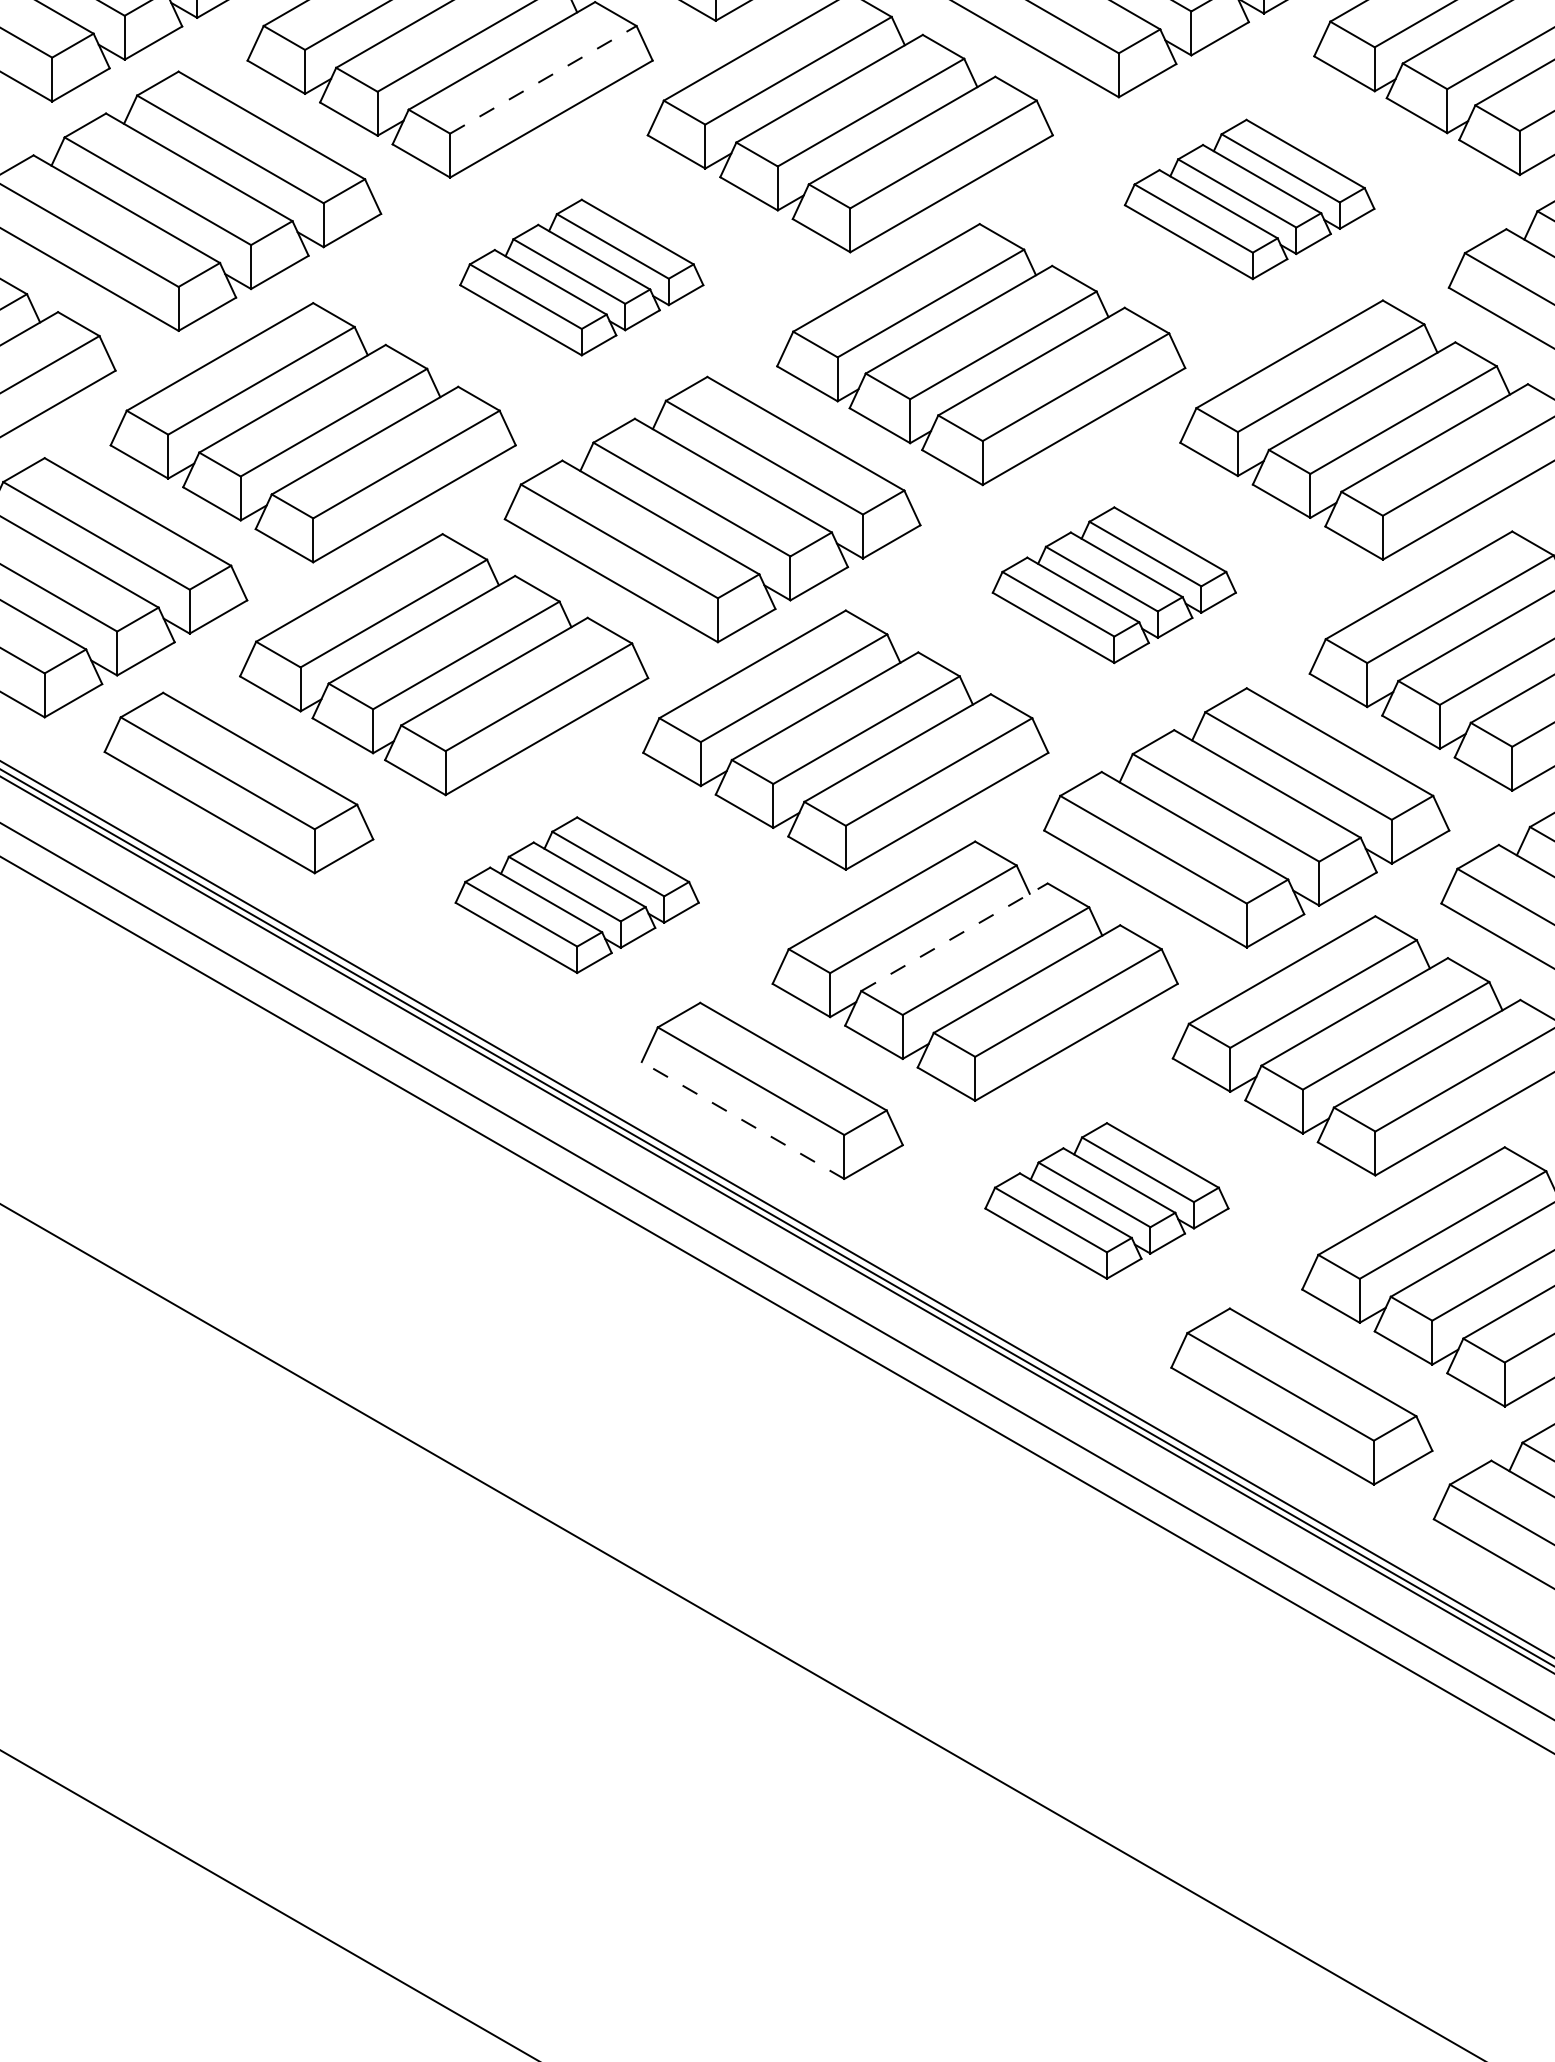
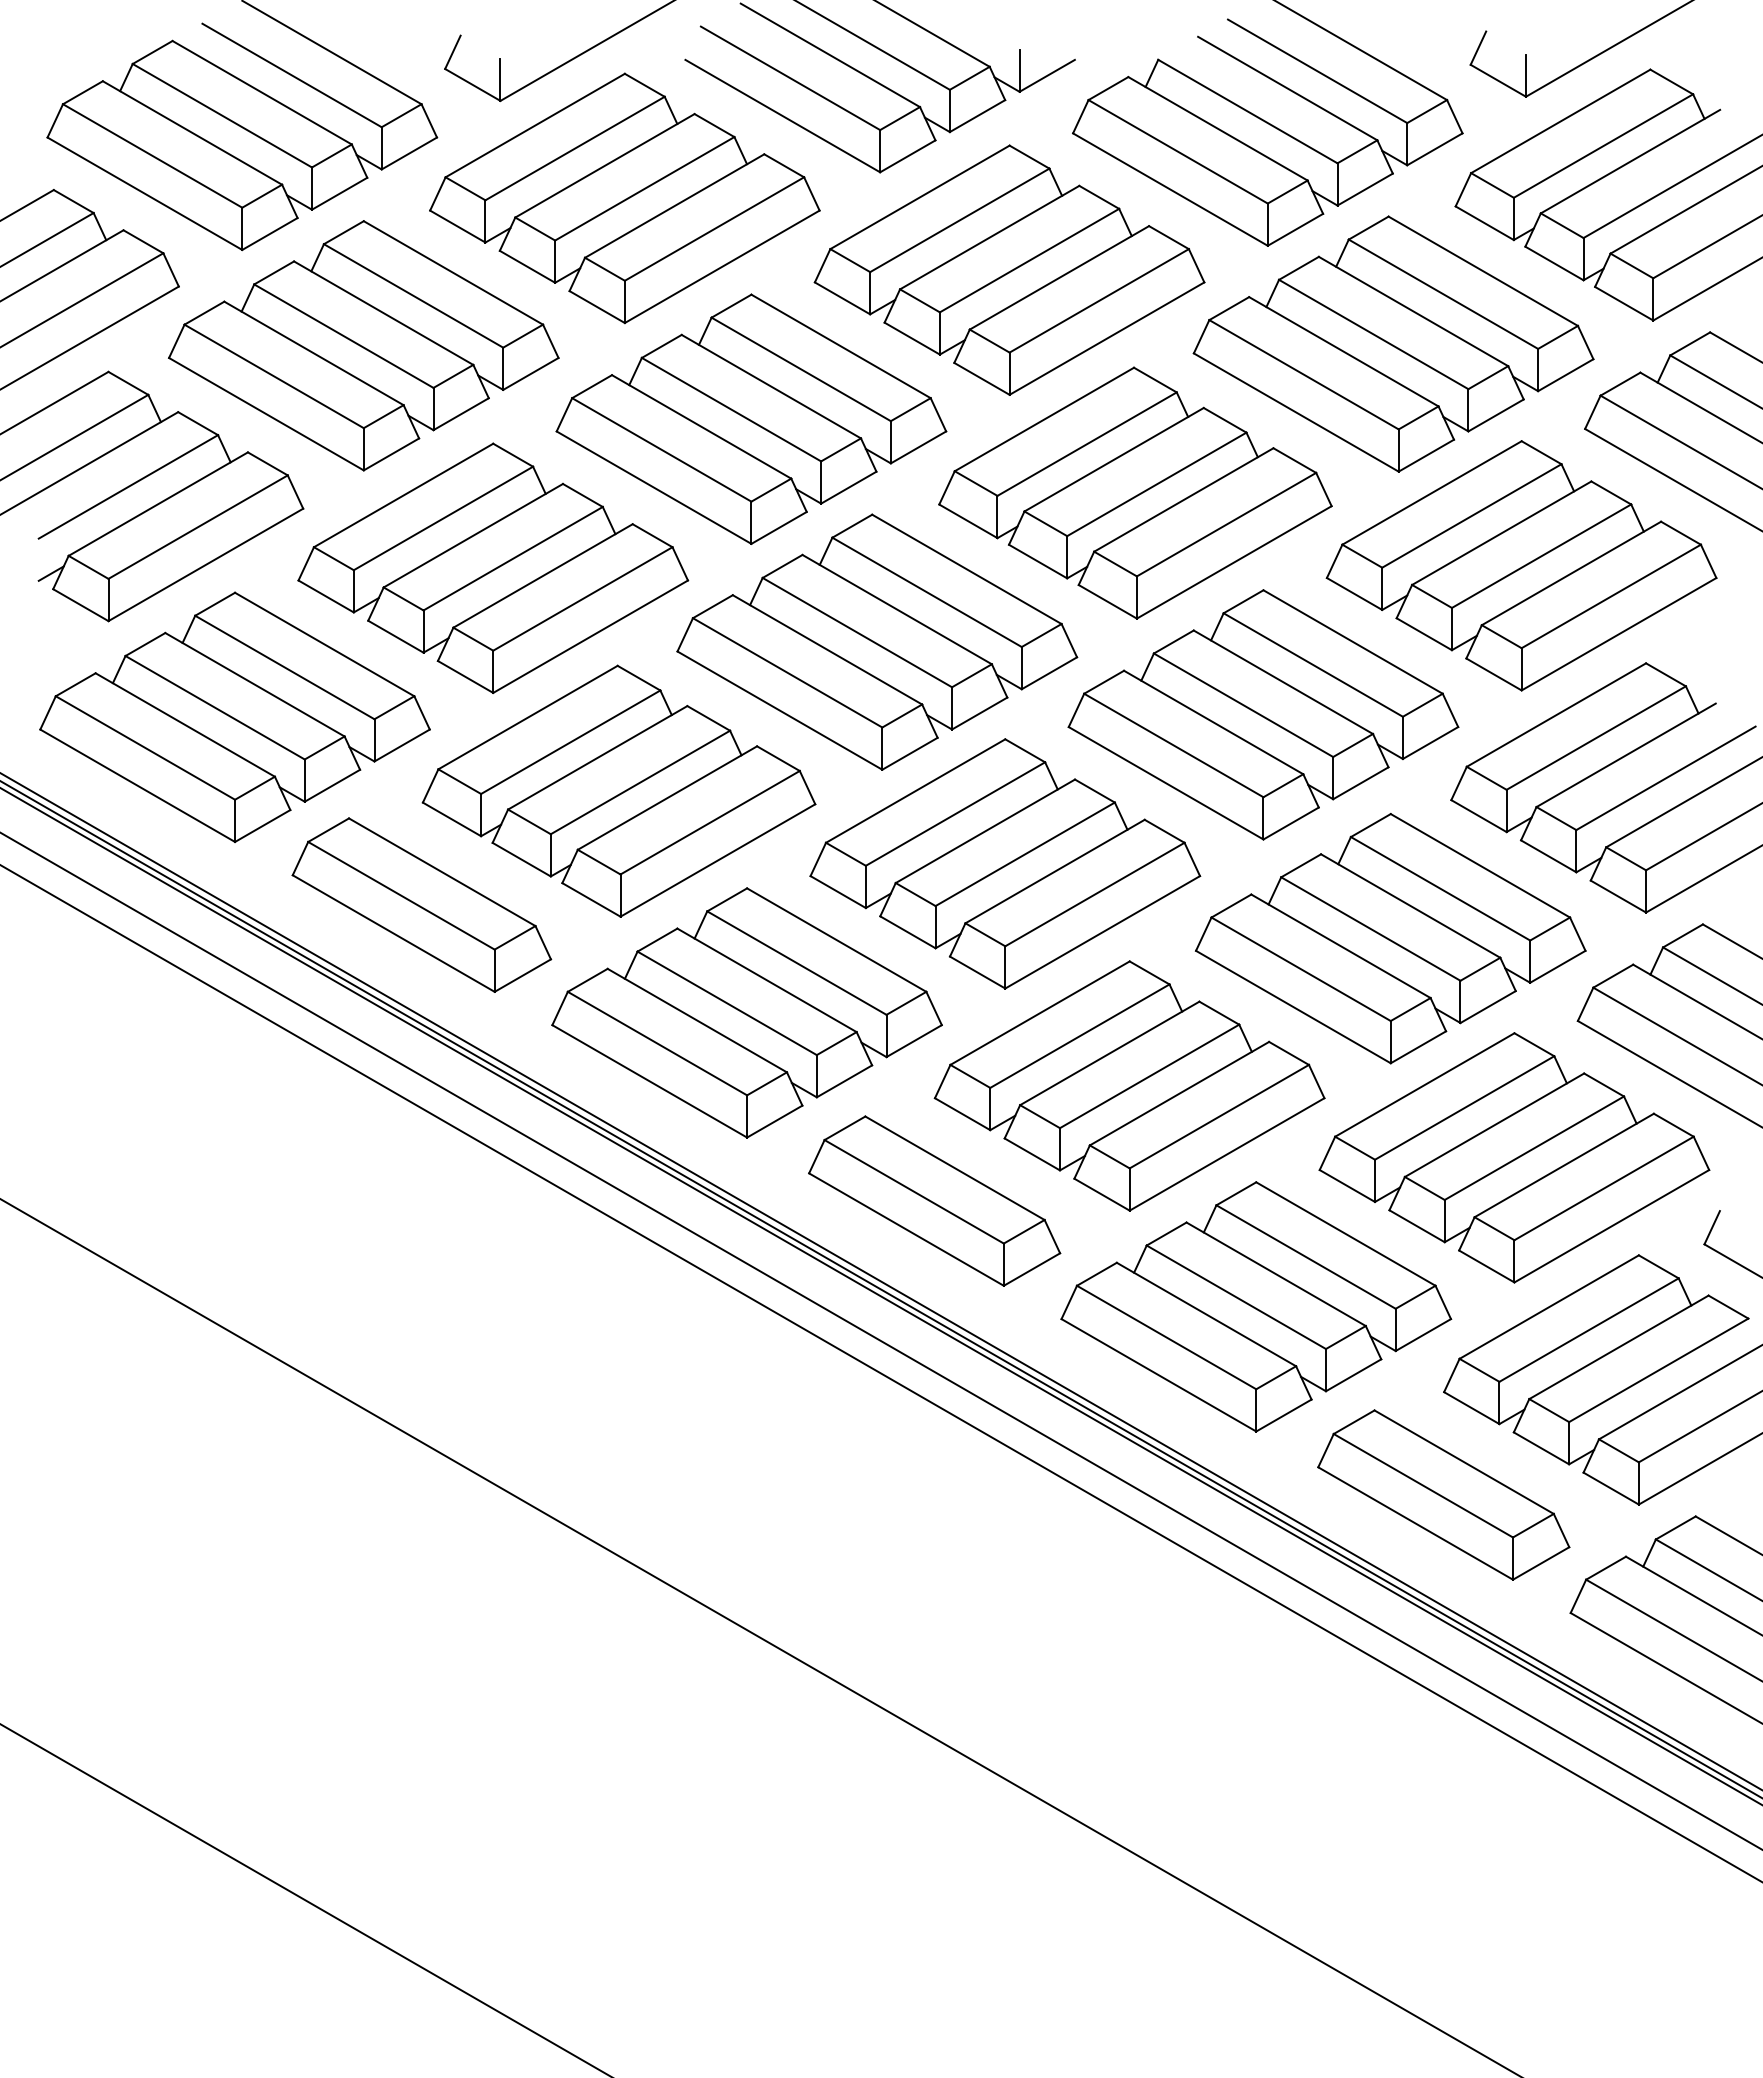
line: (543, 79) -> (714, 228), dashed -> solid
part: (1249, 198) -> (1393, 343), size x1.67
part: (581, 276) -> (751, 418), size x1.67
part: (1114, 584) -> (1263, 714), size x1.67
part: (576, 894) -> (746, 1012), size x1.67
line: (955, 937) -> (1110, 1053), dashed -> solid
line: (743, 1120) -> (906, 1229), dashed -> solid
part: (1107, 1200) -> (1256, 1306), size x1.67

